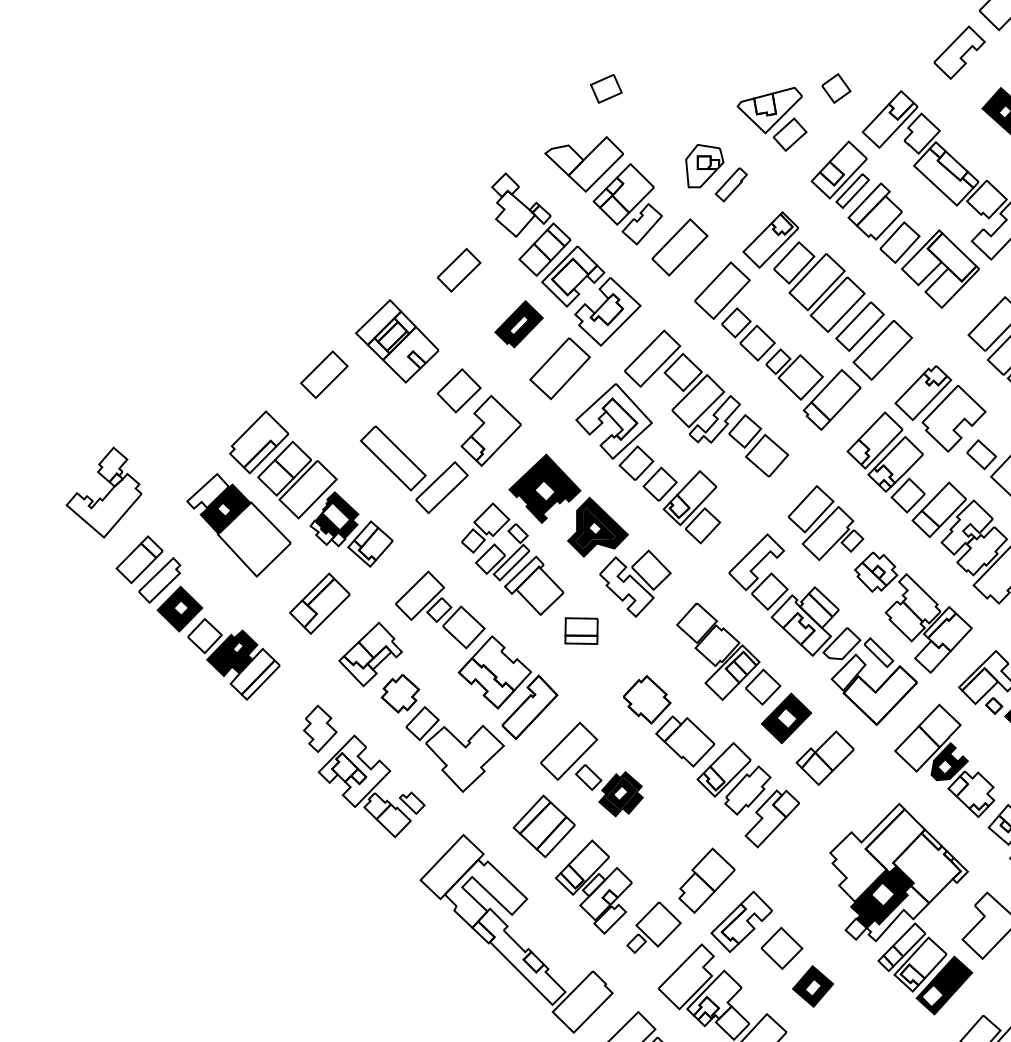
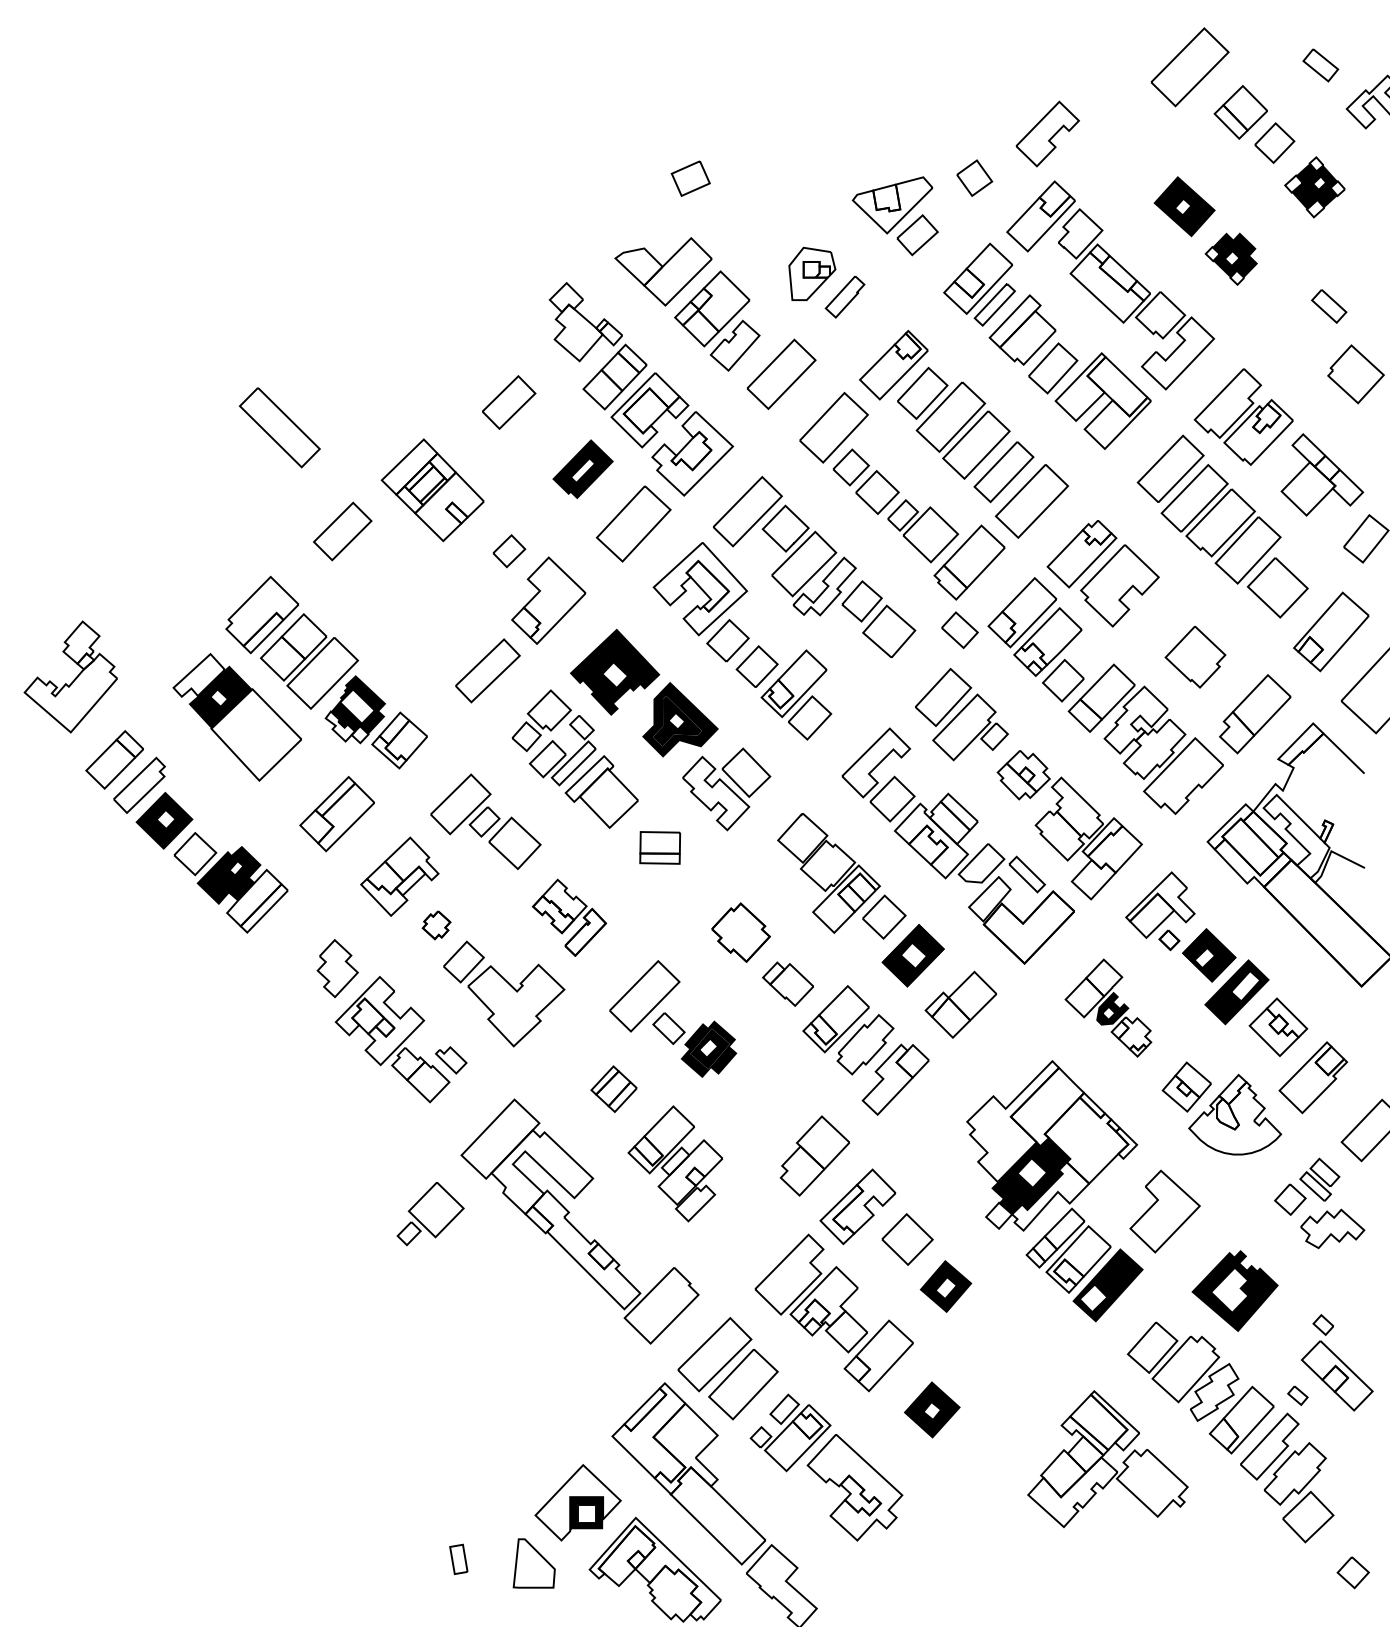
part: (959, 52) -> (1047, 133), moved
part: (459, 390) -> (509, 550), size x0.6
part: (981, 454) -> (959, 630), moved
part: (393, 458) -> (279, 427), moved
part: (508, 687) -> (569, 917), size x0.6
part: (400, 693) -> (436, 925), size x0.6
part: (684, 741) -> (787, 984), size x0.7
part: (944, 760) -> (1108, 1007), size x0.7
part: (543, 826) -> (613, 1089), size x0.6
part: (653, 928) -> (430, 1214), moved

